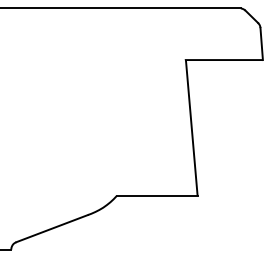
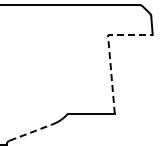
line: (188, 86) -> (109, 50), solid -> dashed
line: (52, 228) -> (30, 132), solid -> dashed

